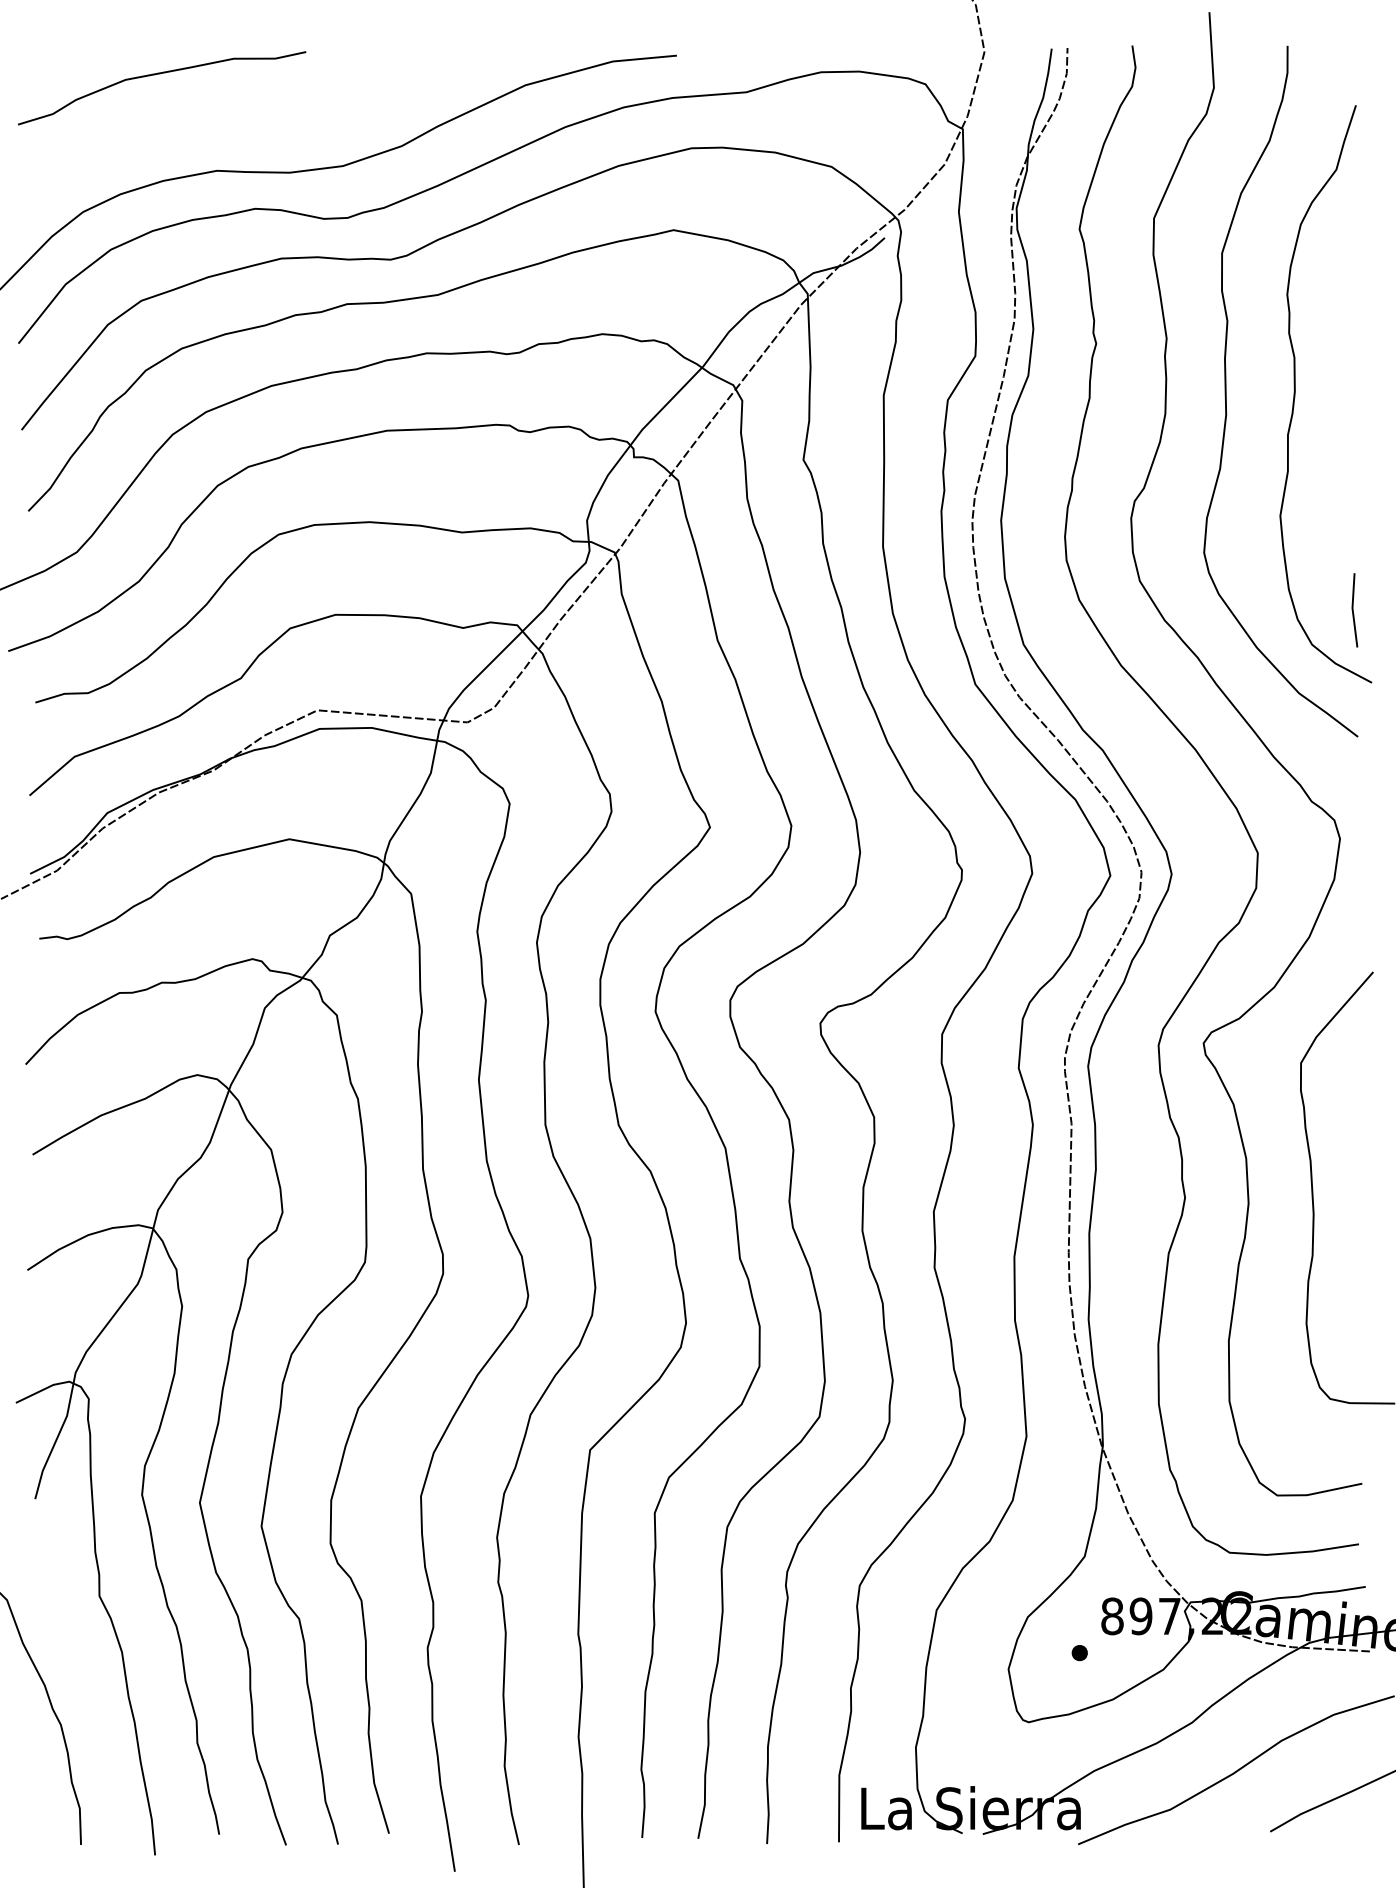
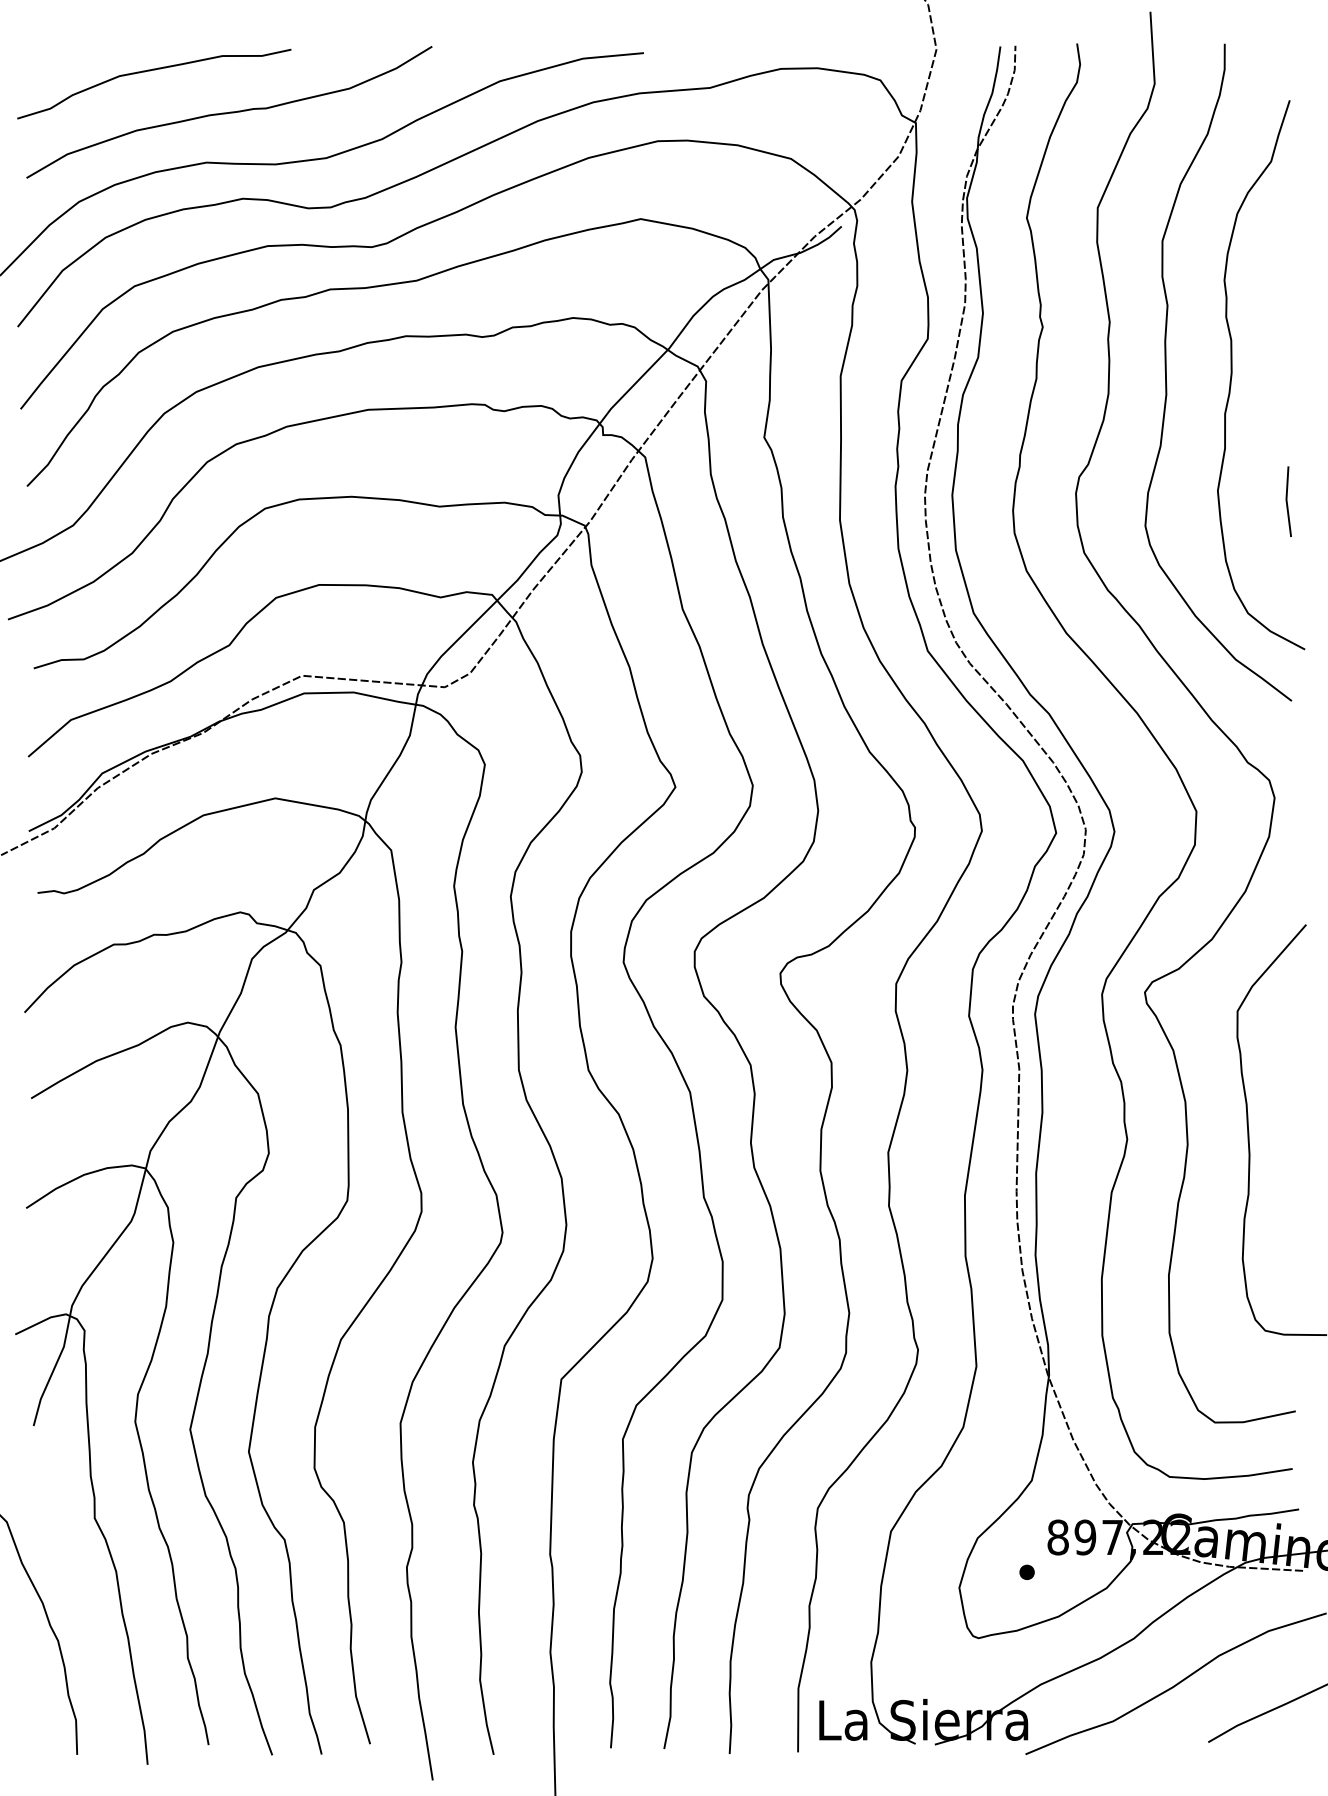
curve: (240, 117) -> (228, 111), added
line: (1353, 610) -> (1287, 501), moved

